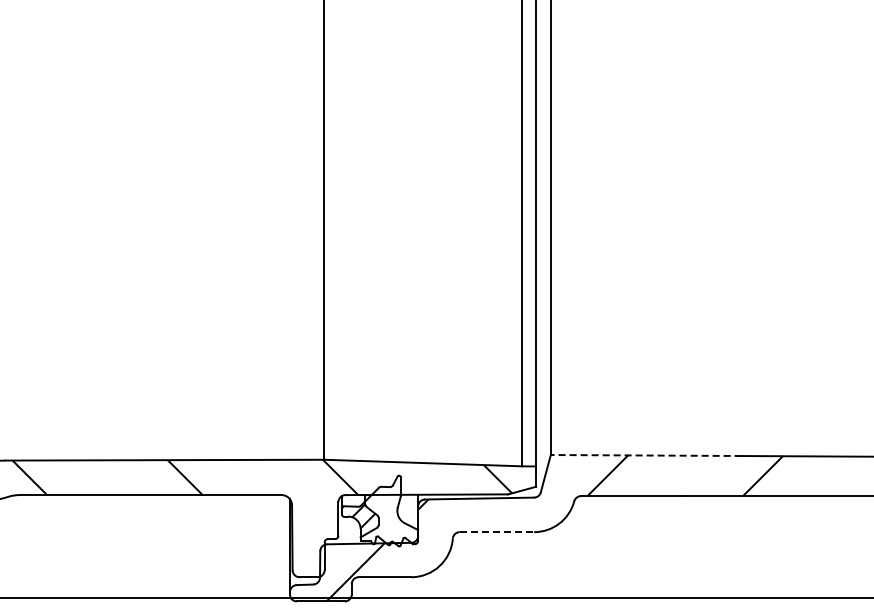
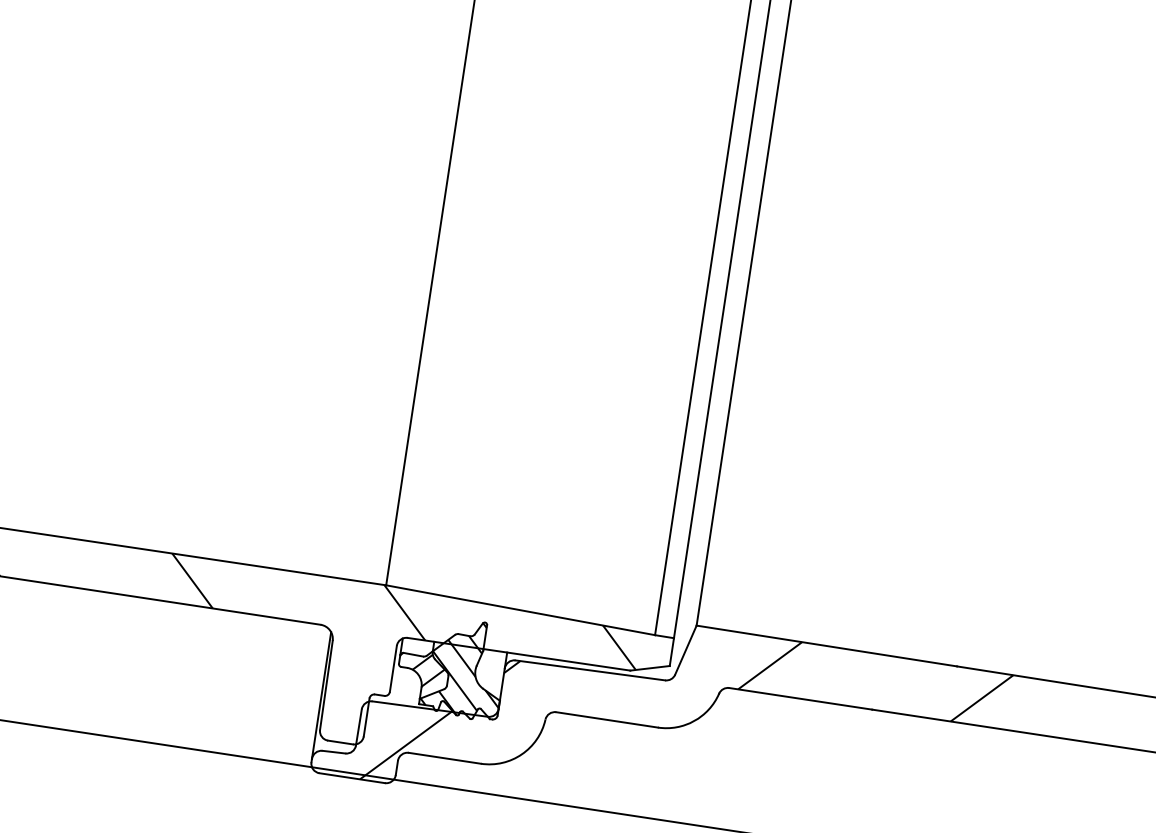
line: (645, 455) -> (825, 645), dashed -> solid
hatch: (389, 510) -> (464, 668), added
line: (497, 532) -> (607, 720), dashed -> solid

